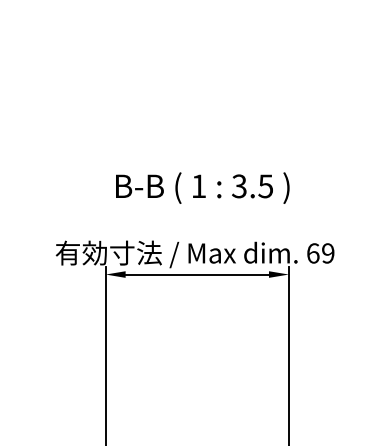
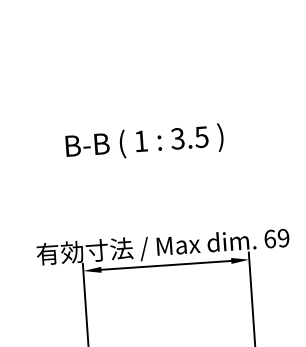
text: (202, 187) -> (144, 142), moved

